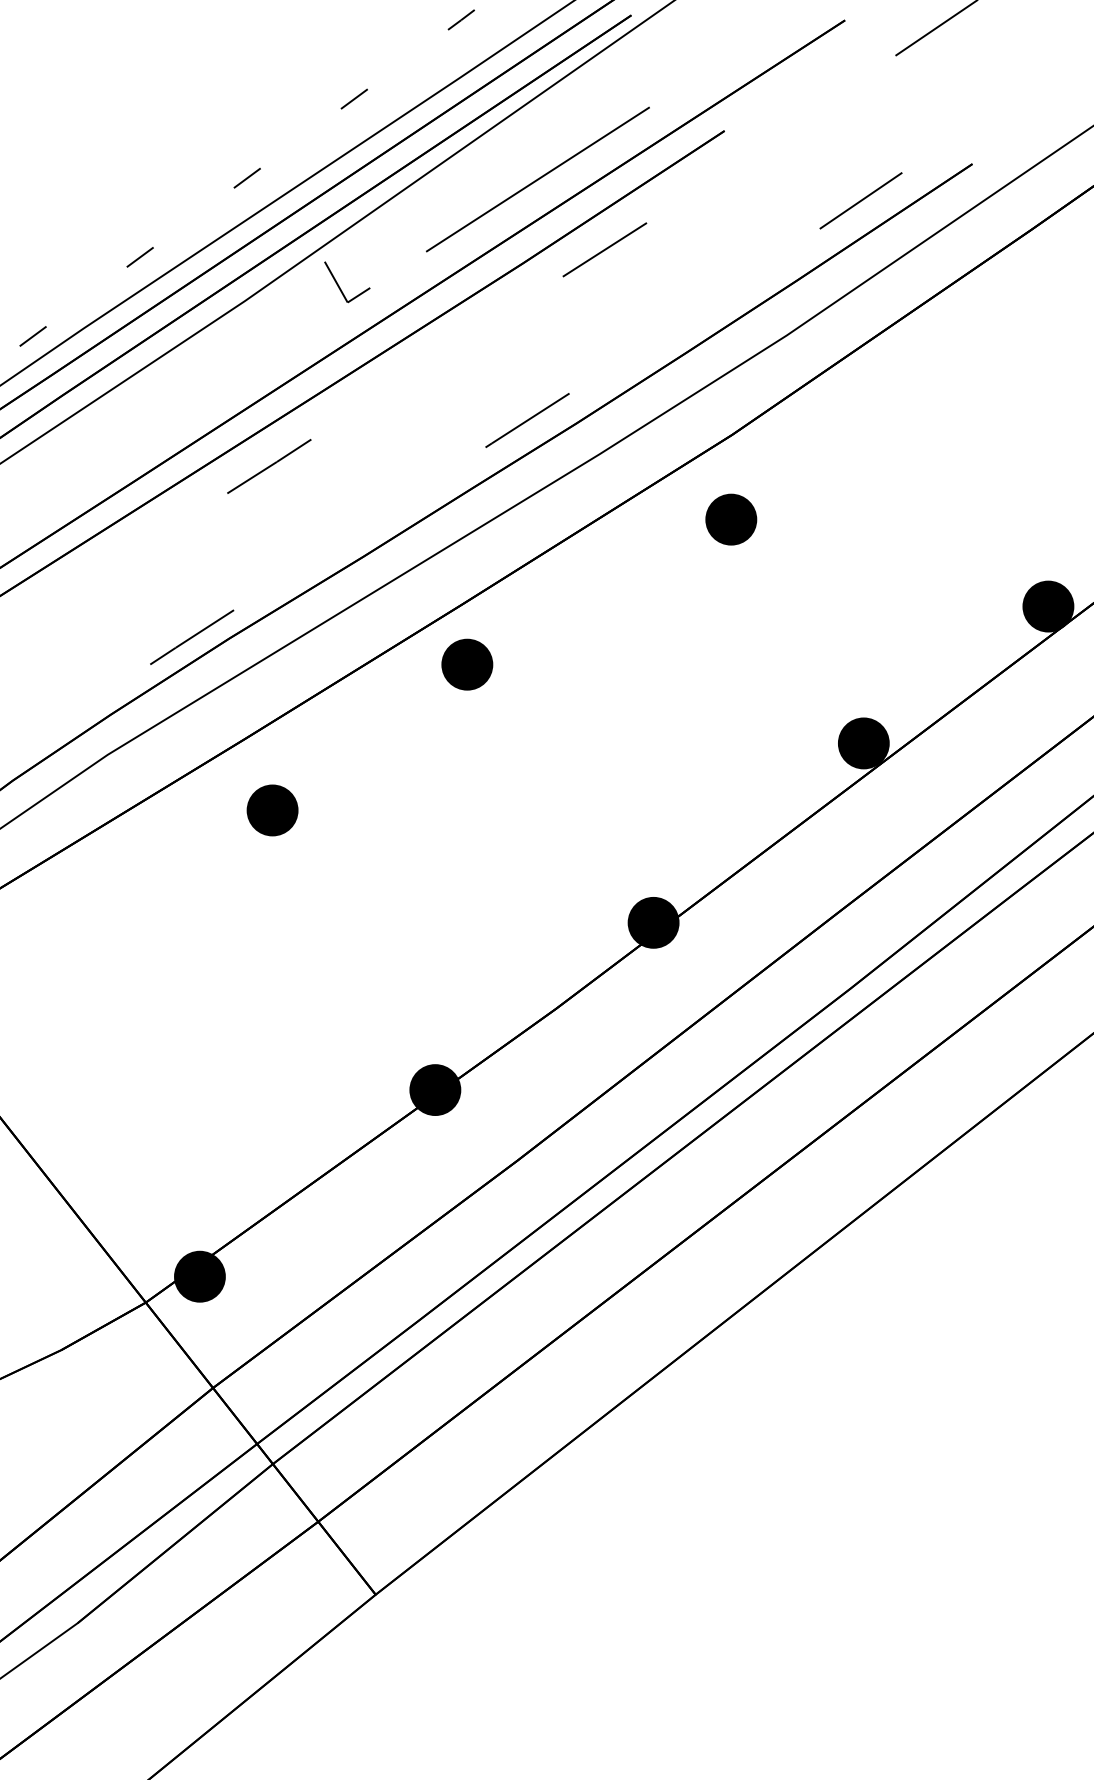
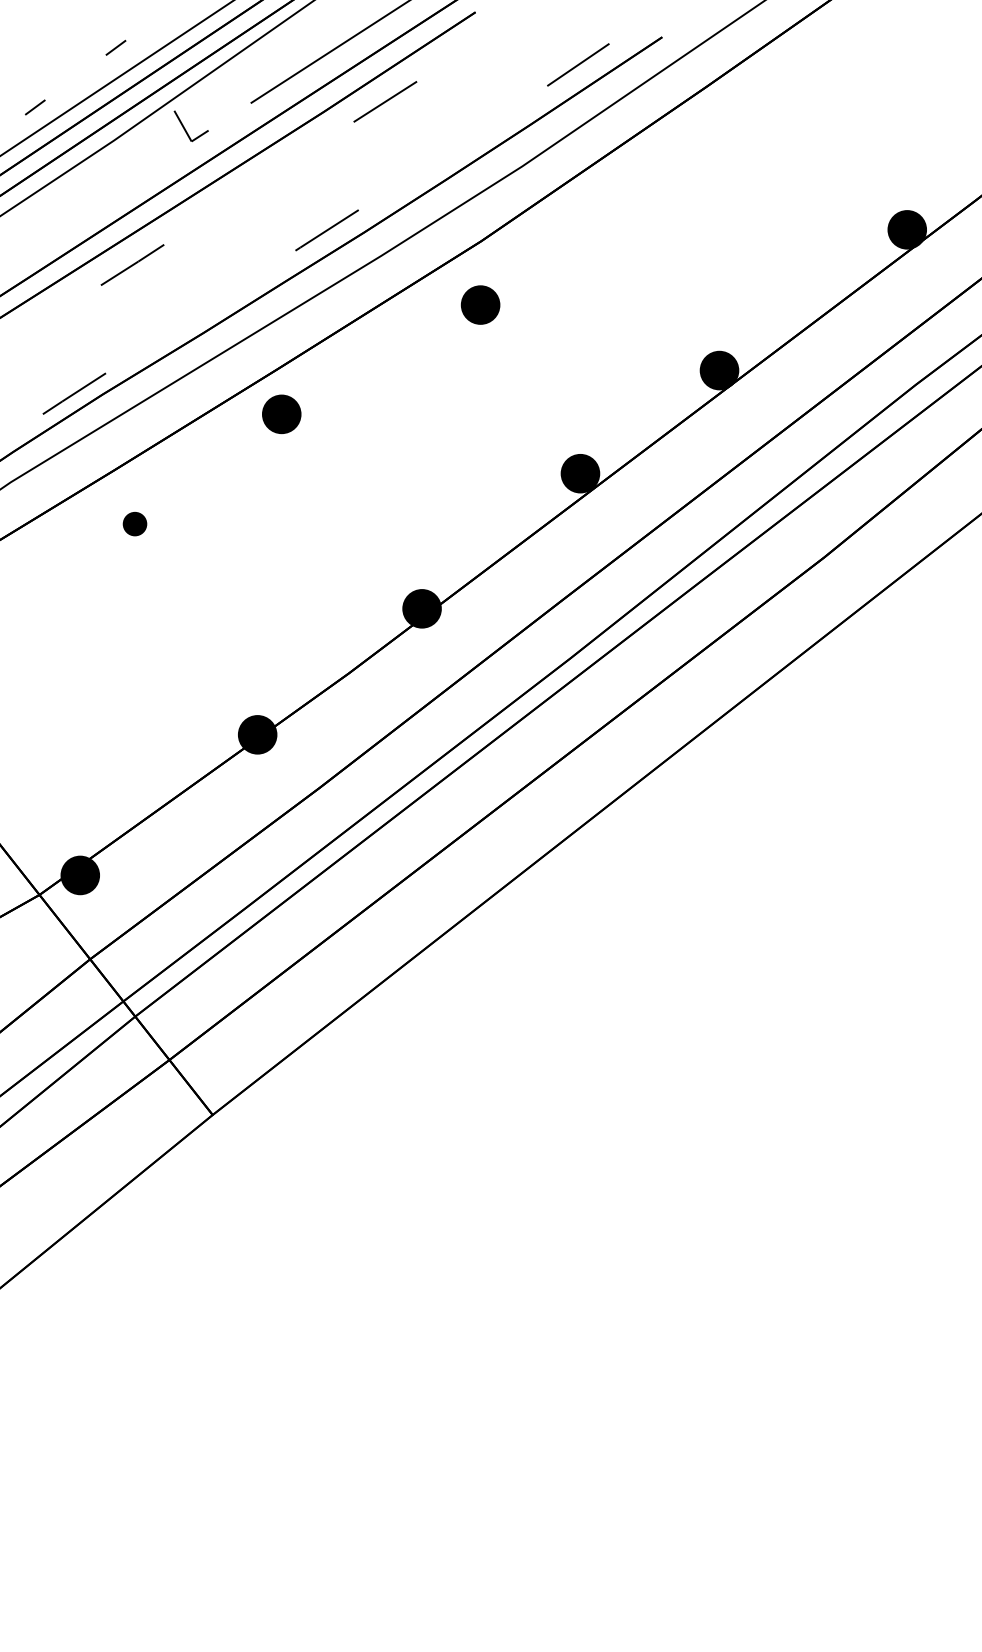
part: (271, 809) -> (134, 523), size x0.6

